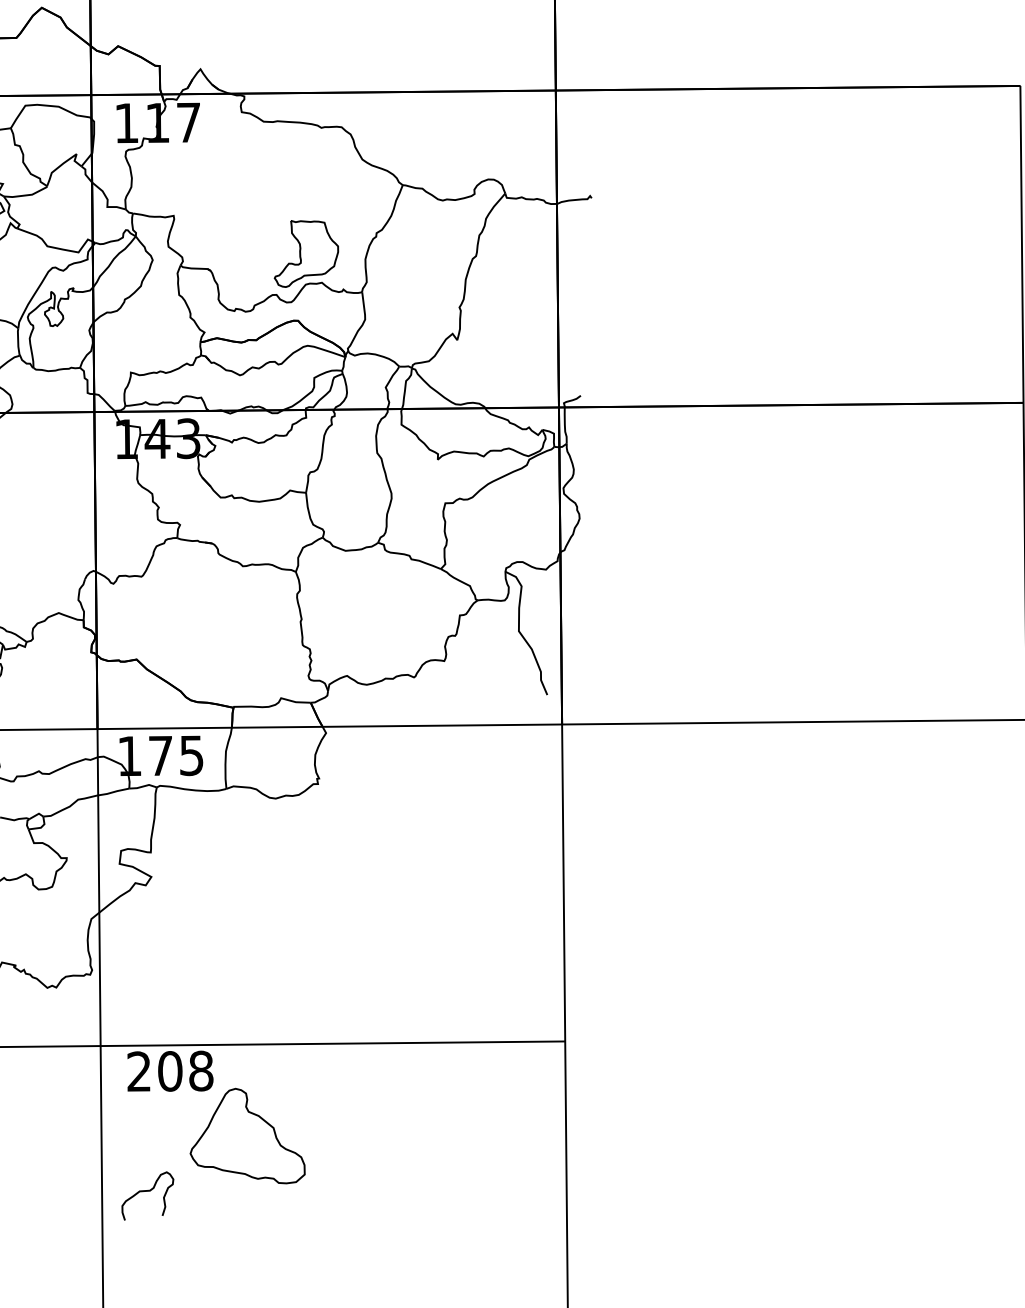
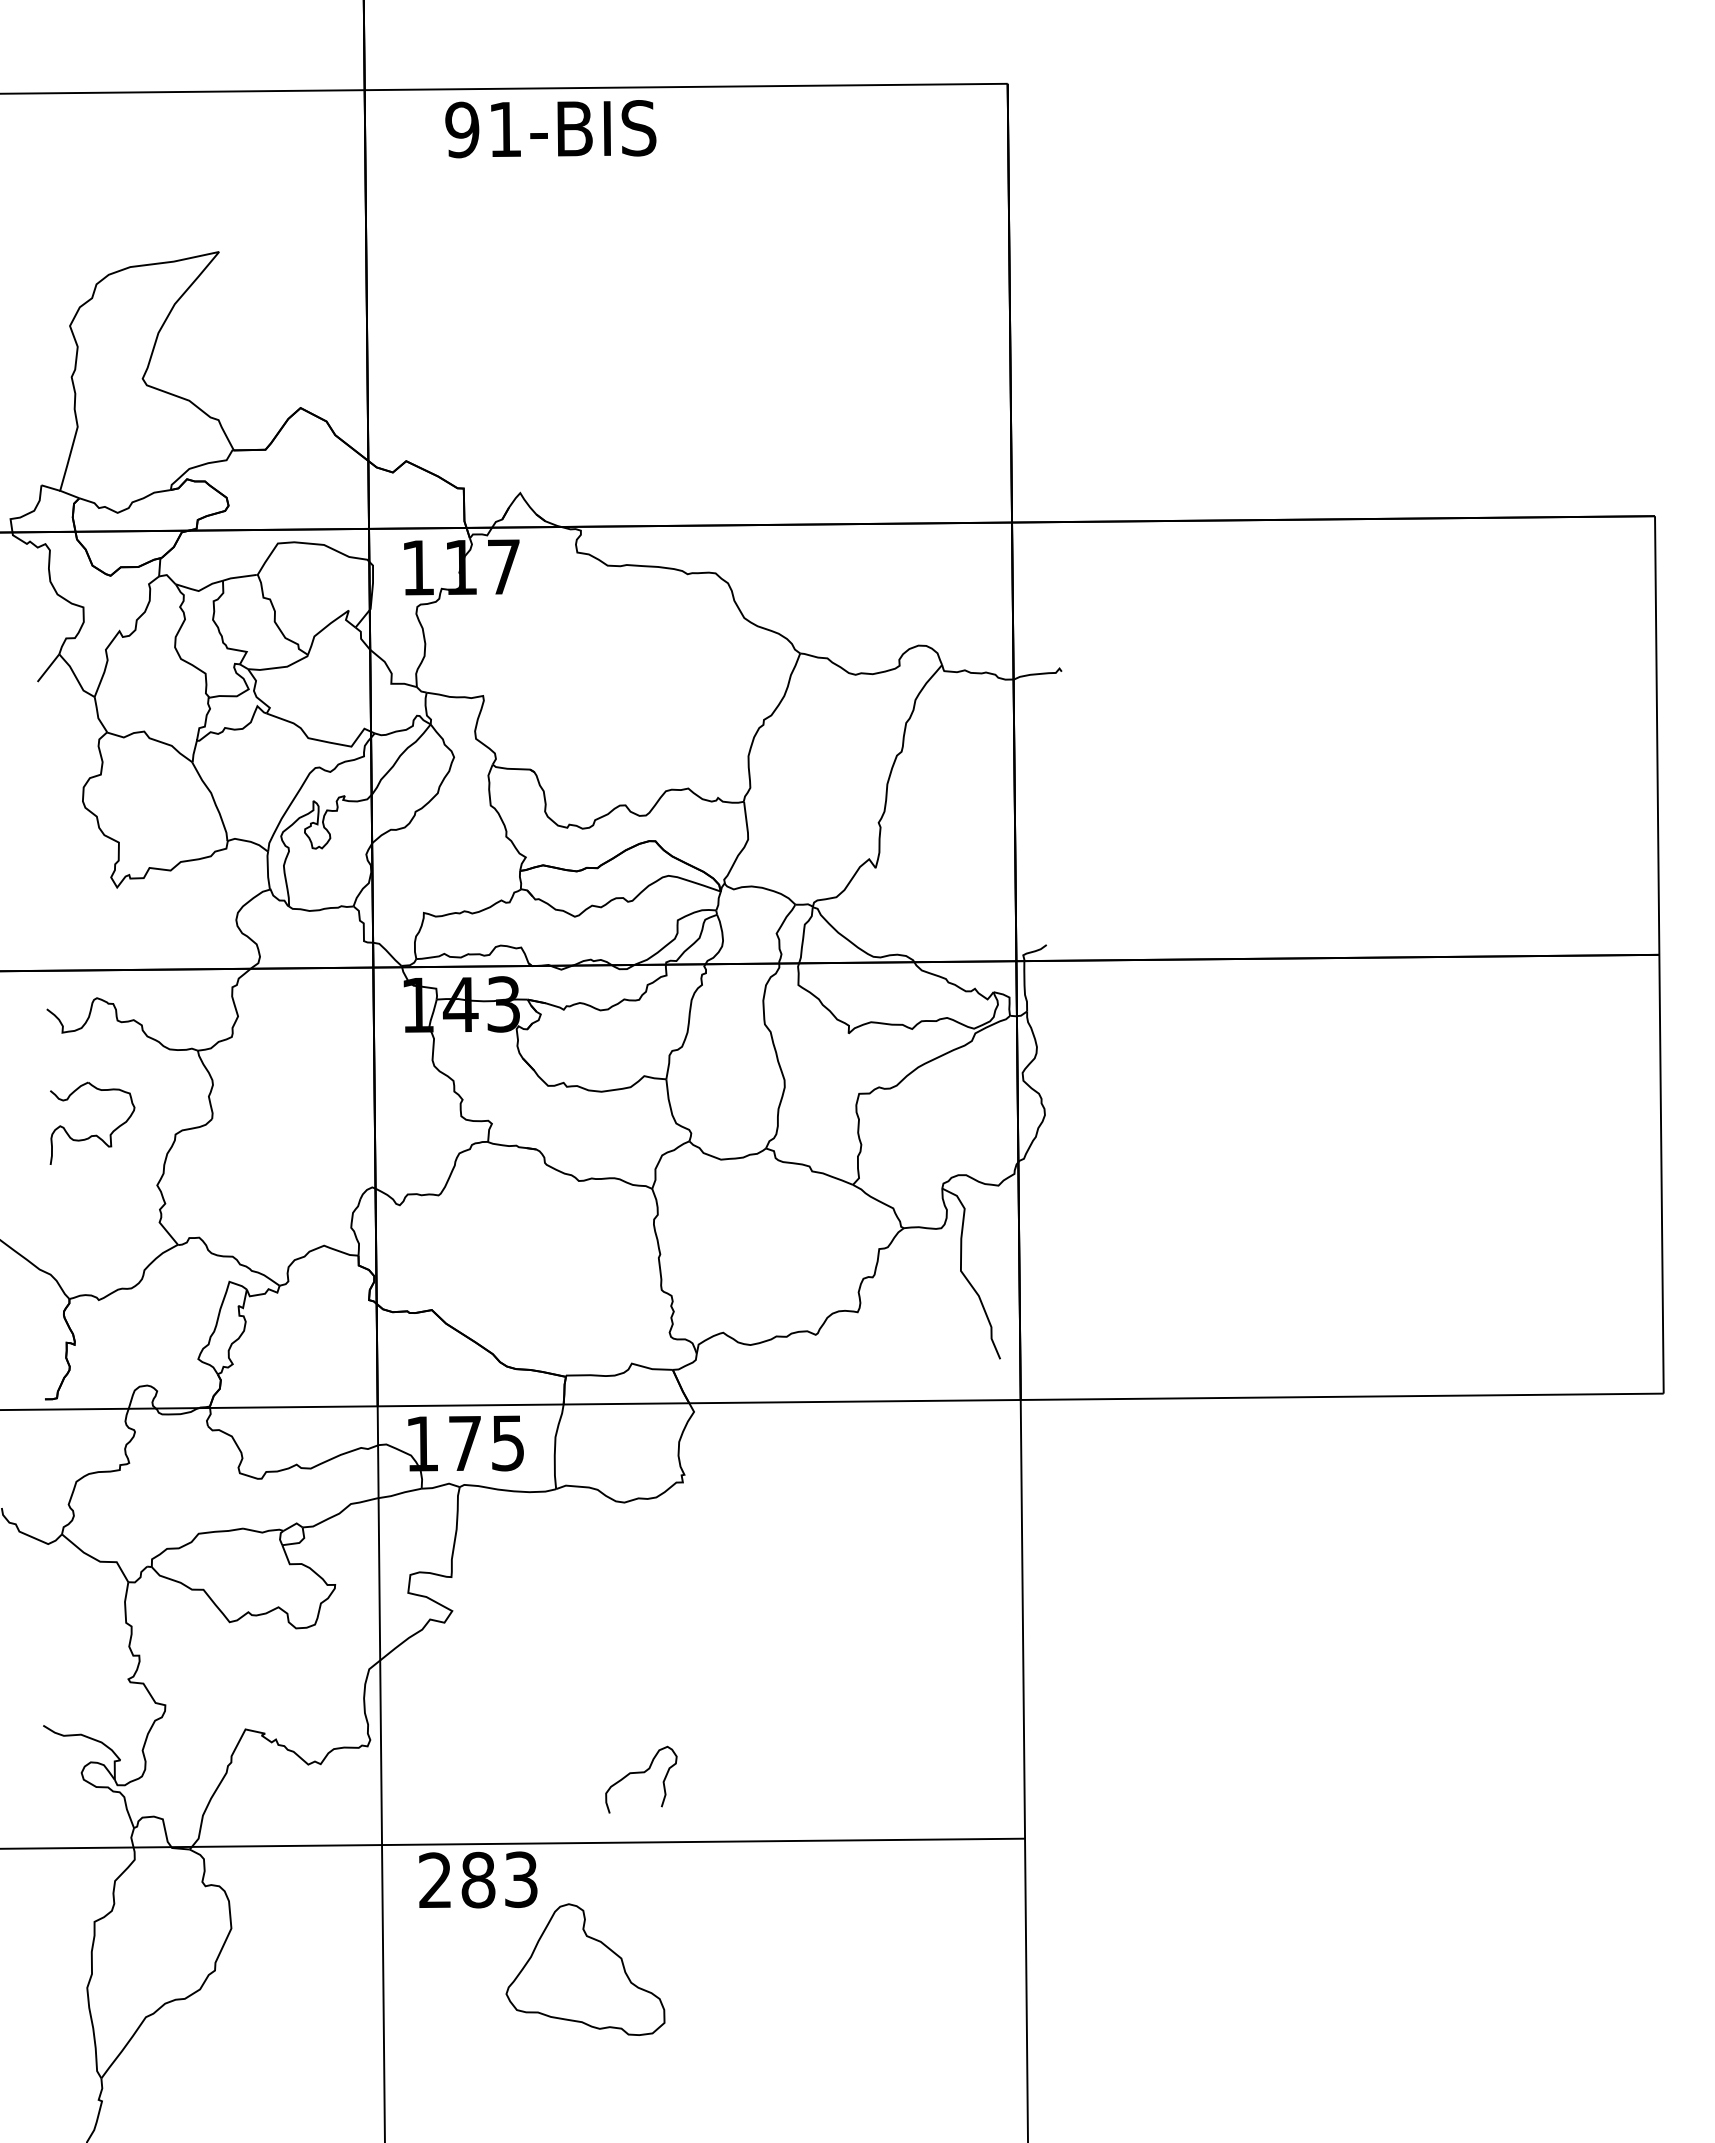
part: (306, 253) -> (666, 748), removed
text: (185, 1070) -> (499, 1879), 208 -> 283
curve: (147, 1191) -> (641, 1773), moved

